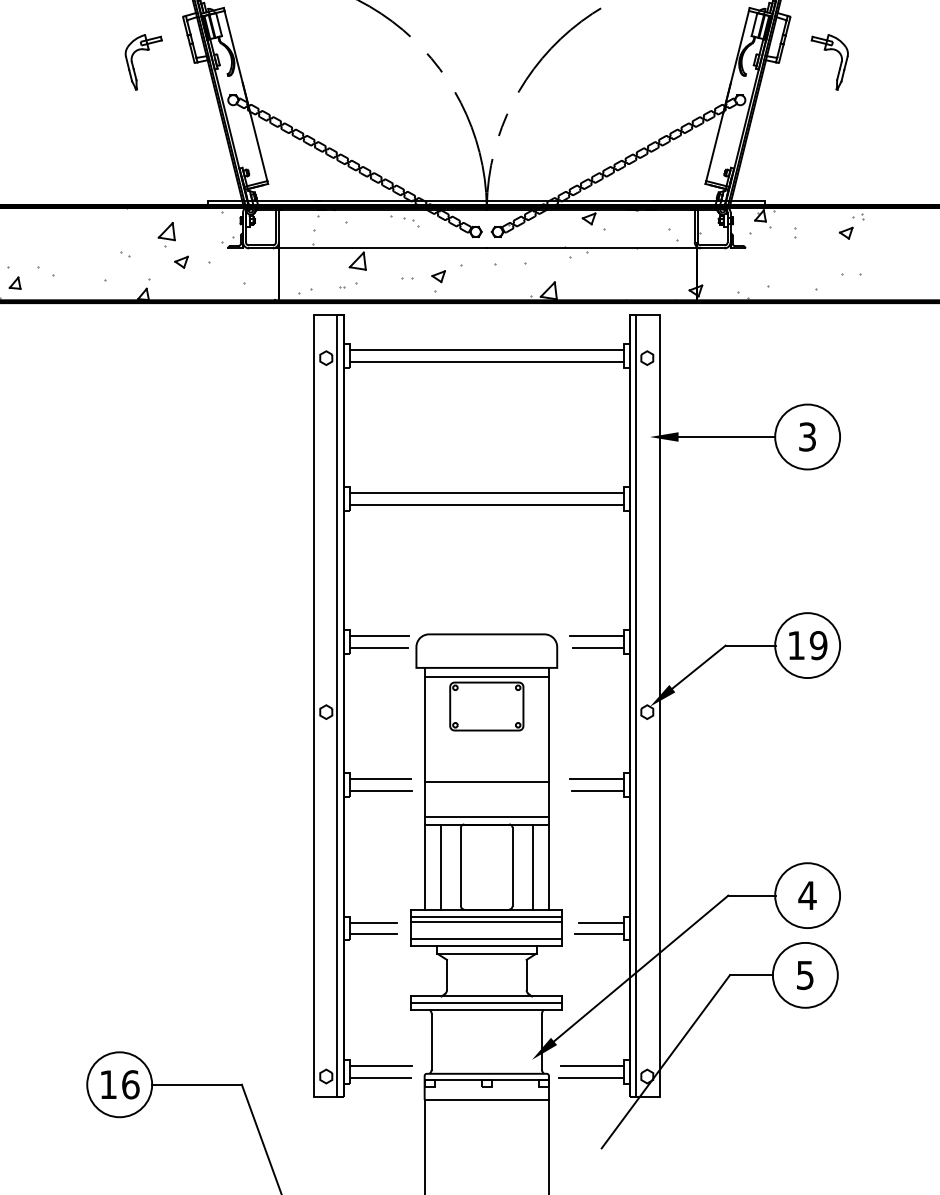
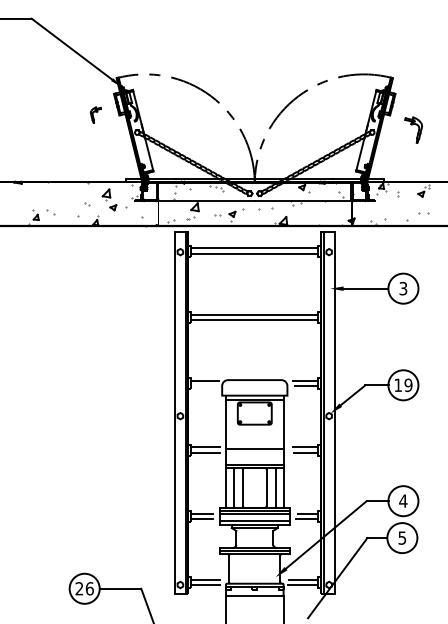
part: (143, 61) -> (95, 114), size x0.6
part: (829, 61) -> (413, 129), moved
line: (378, 648) -> (204, 386), removed
text: (108, 1084) -> (79, 588), 16 -> 26

